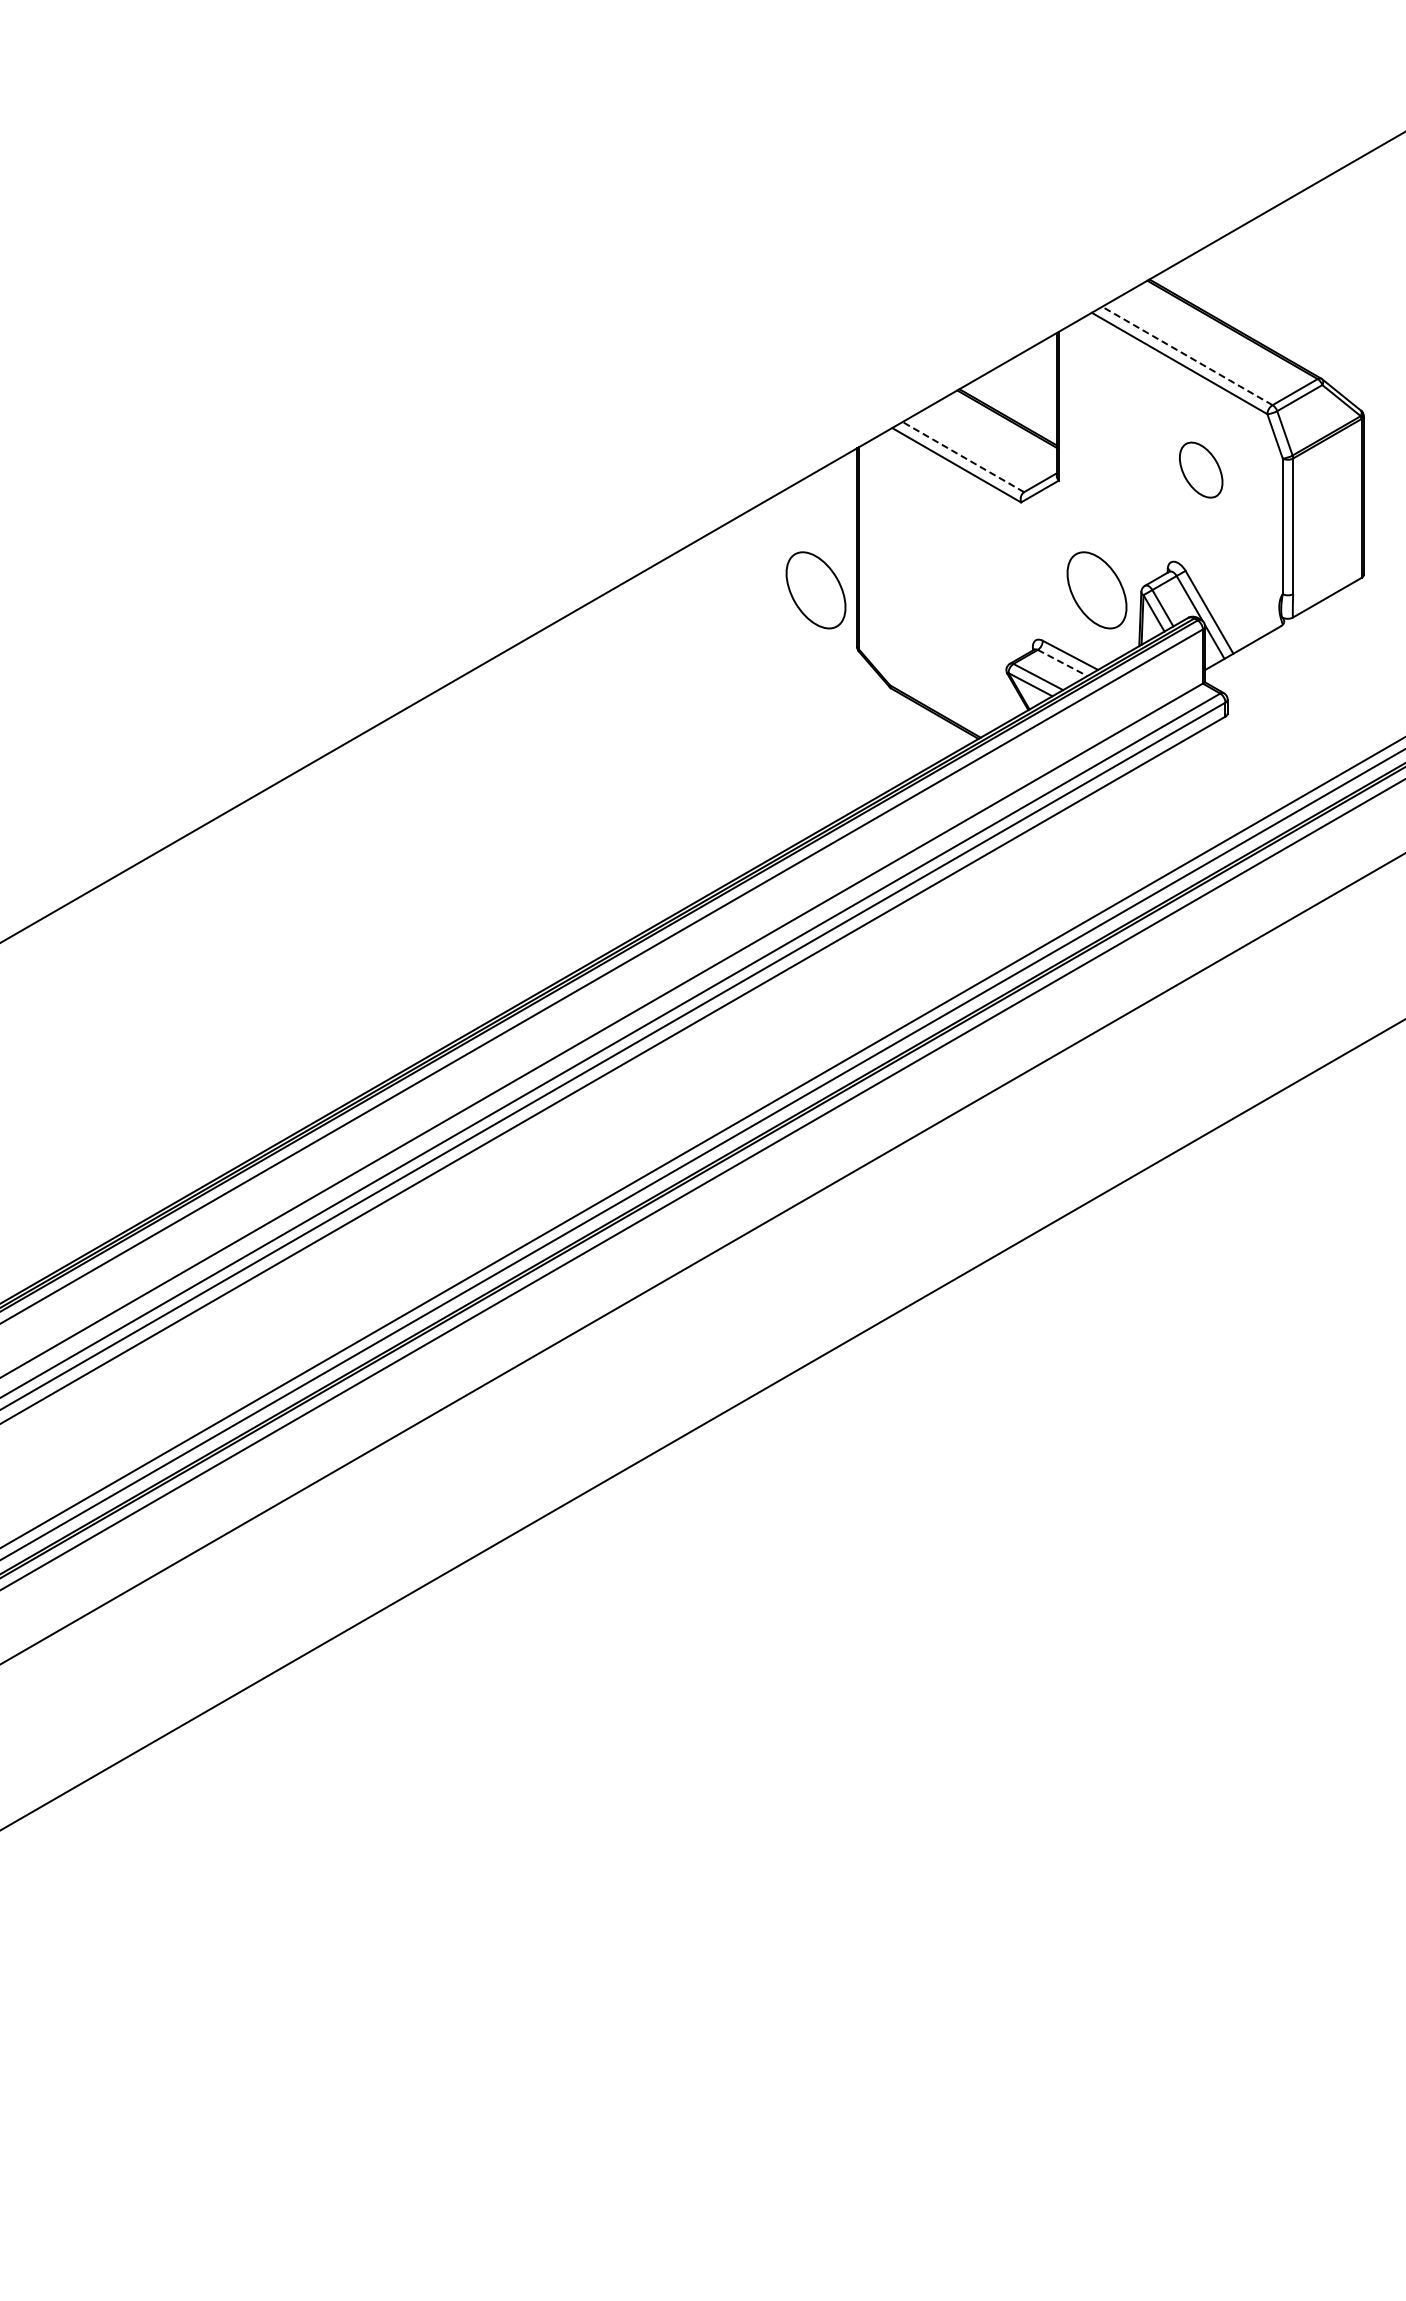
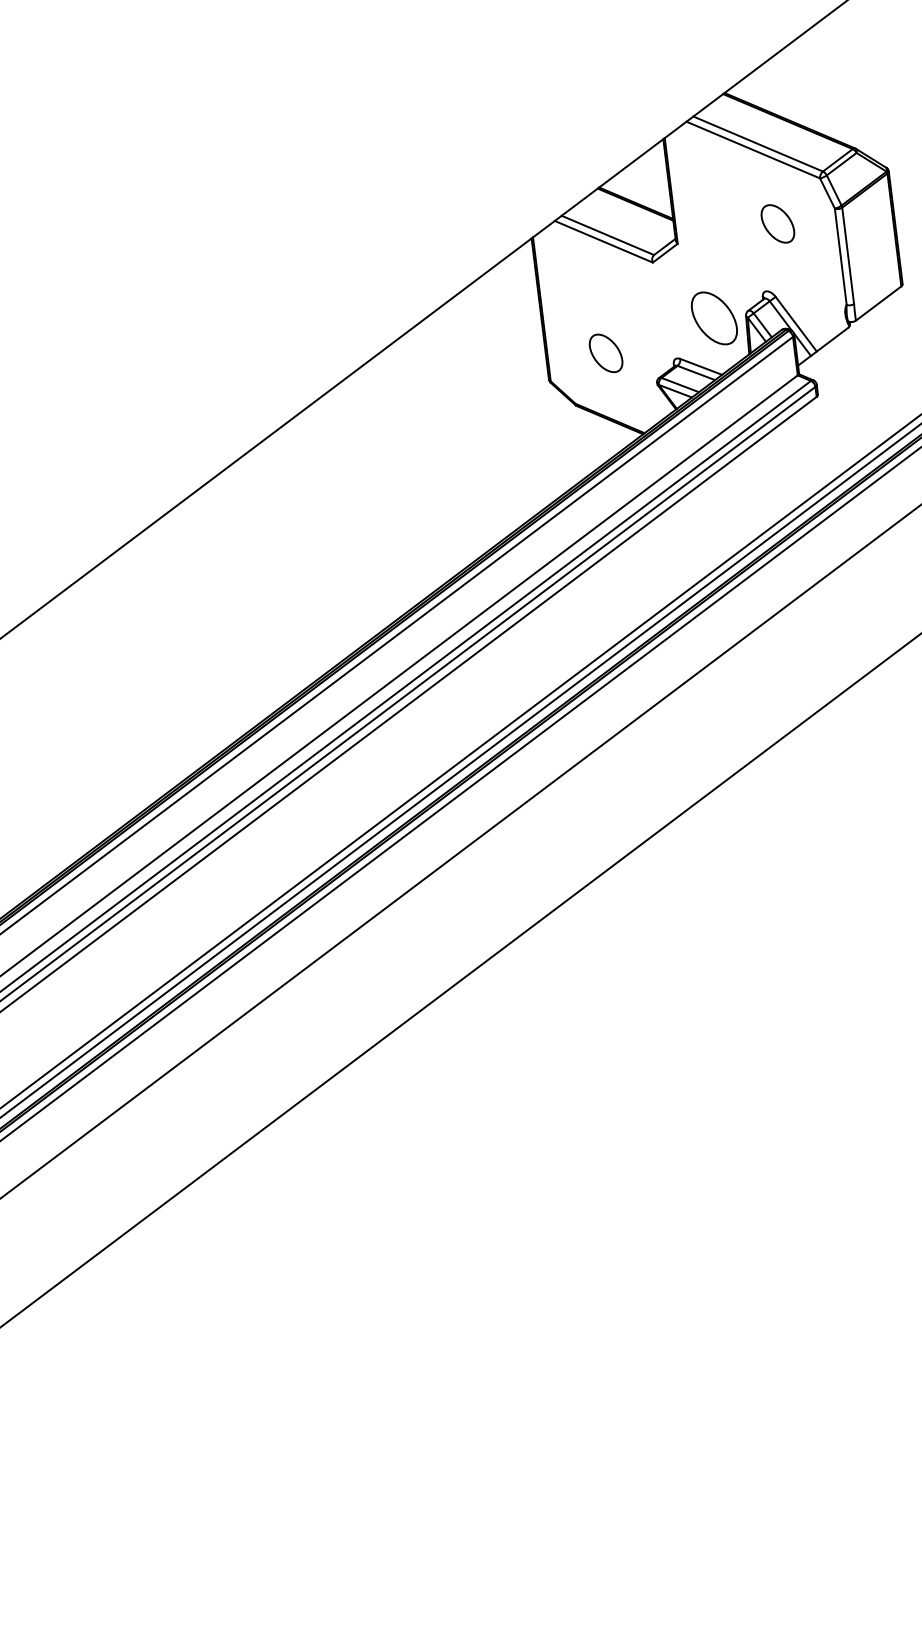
line: (1186, 355) -> (757, 143), dashed -> solid
line: (962, 456) -> (607, 235), dashed -> solid
part: (815, 590) -> (514, 343), removed
part: (940, 620) -> (605, 353), added
line: (1063, 663) -> (696, 373), dashed -> solid

